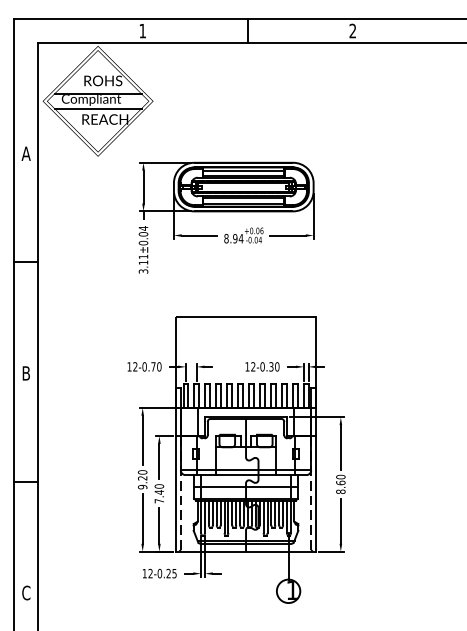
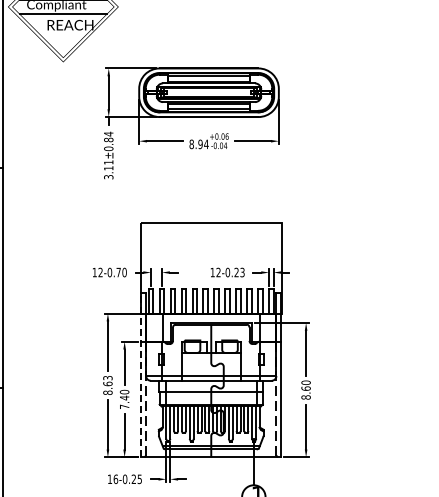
text: (143, 234) -> (108, 140), 3.11±0.04 -> 3.11±0.84
text: (274, 366) -> (239, 272), 12-0.30 -> 12-0.23
line: (176, 469) -> (141, 375), solid -> dashed
text: (142, 479) -> (107, 385), 9.20 -> 8.63
text: (150, 573) -> (115, 479), 12-0.25 -> 16-0.25

